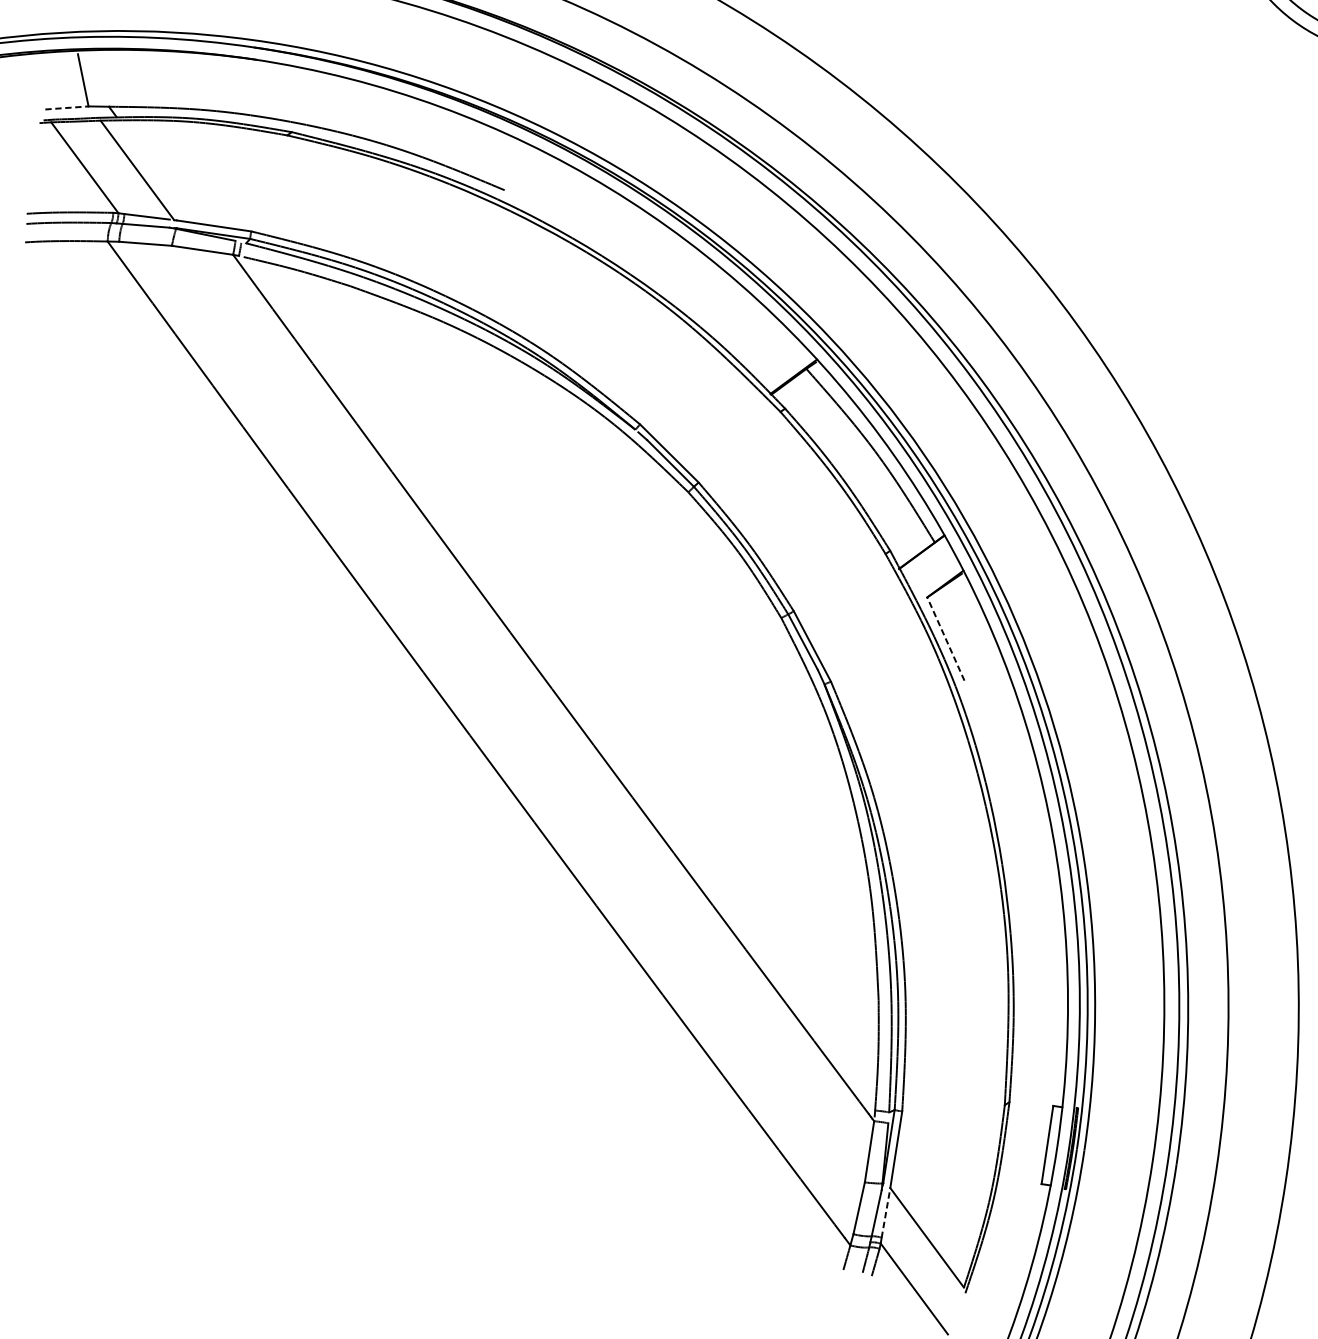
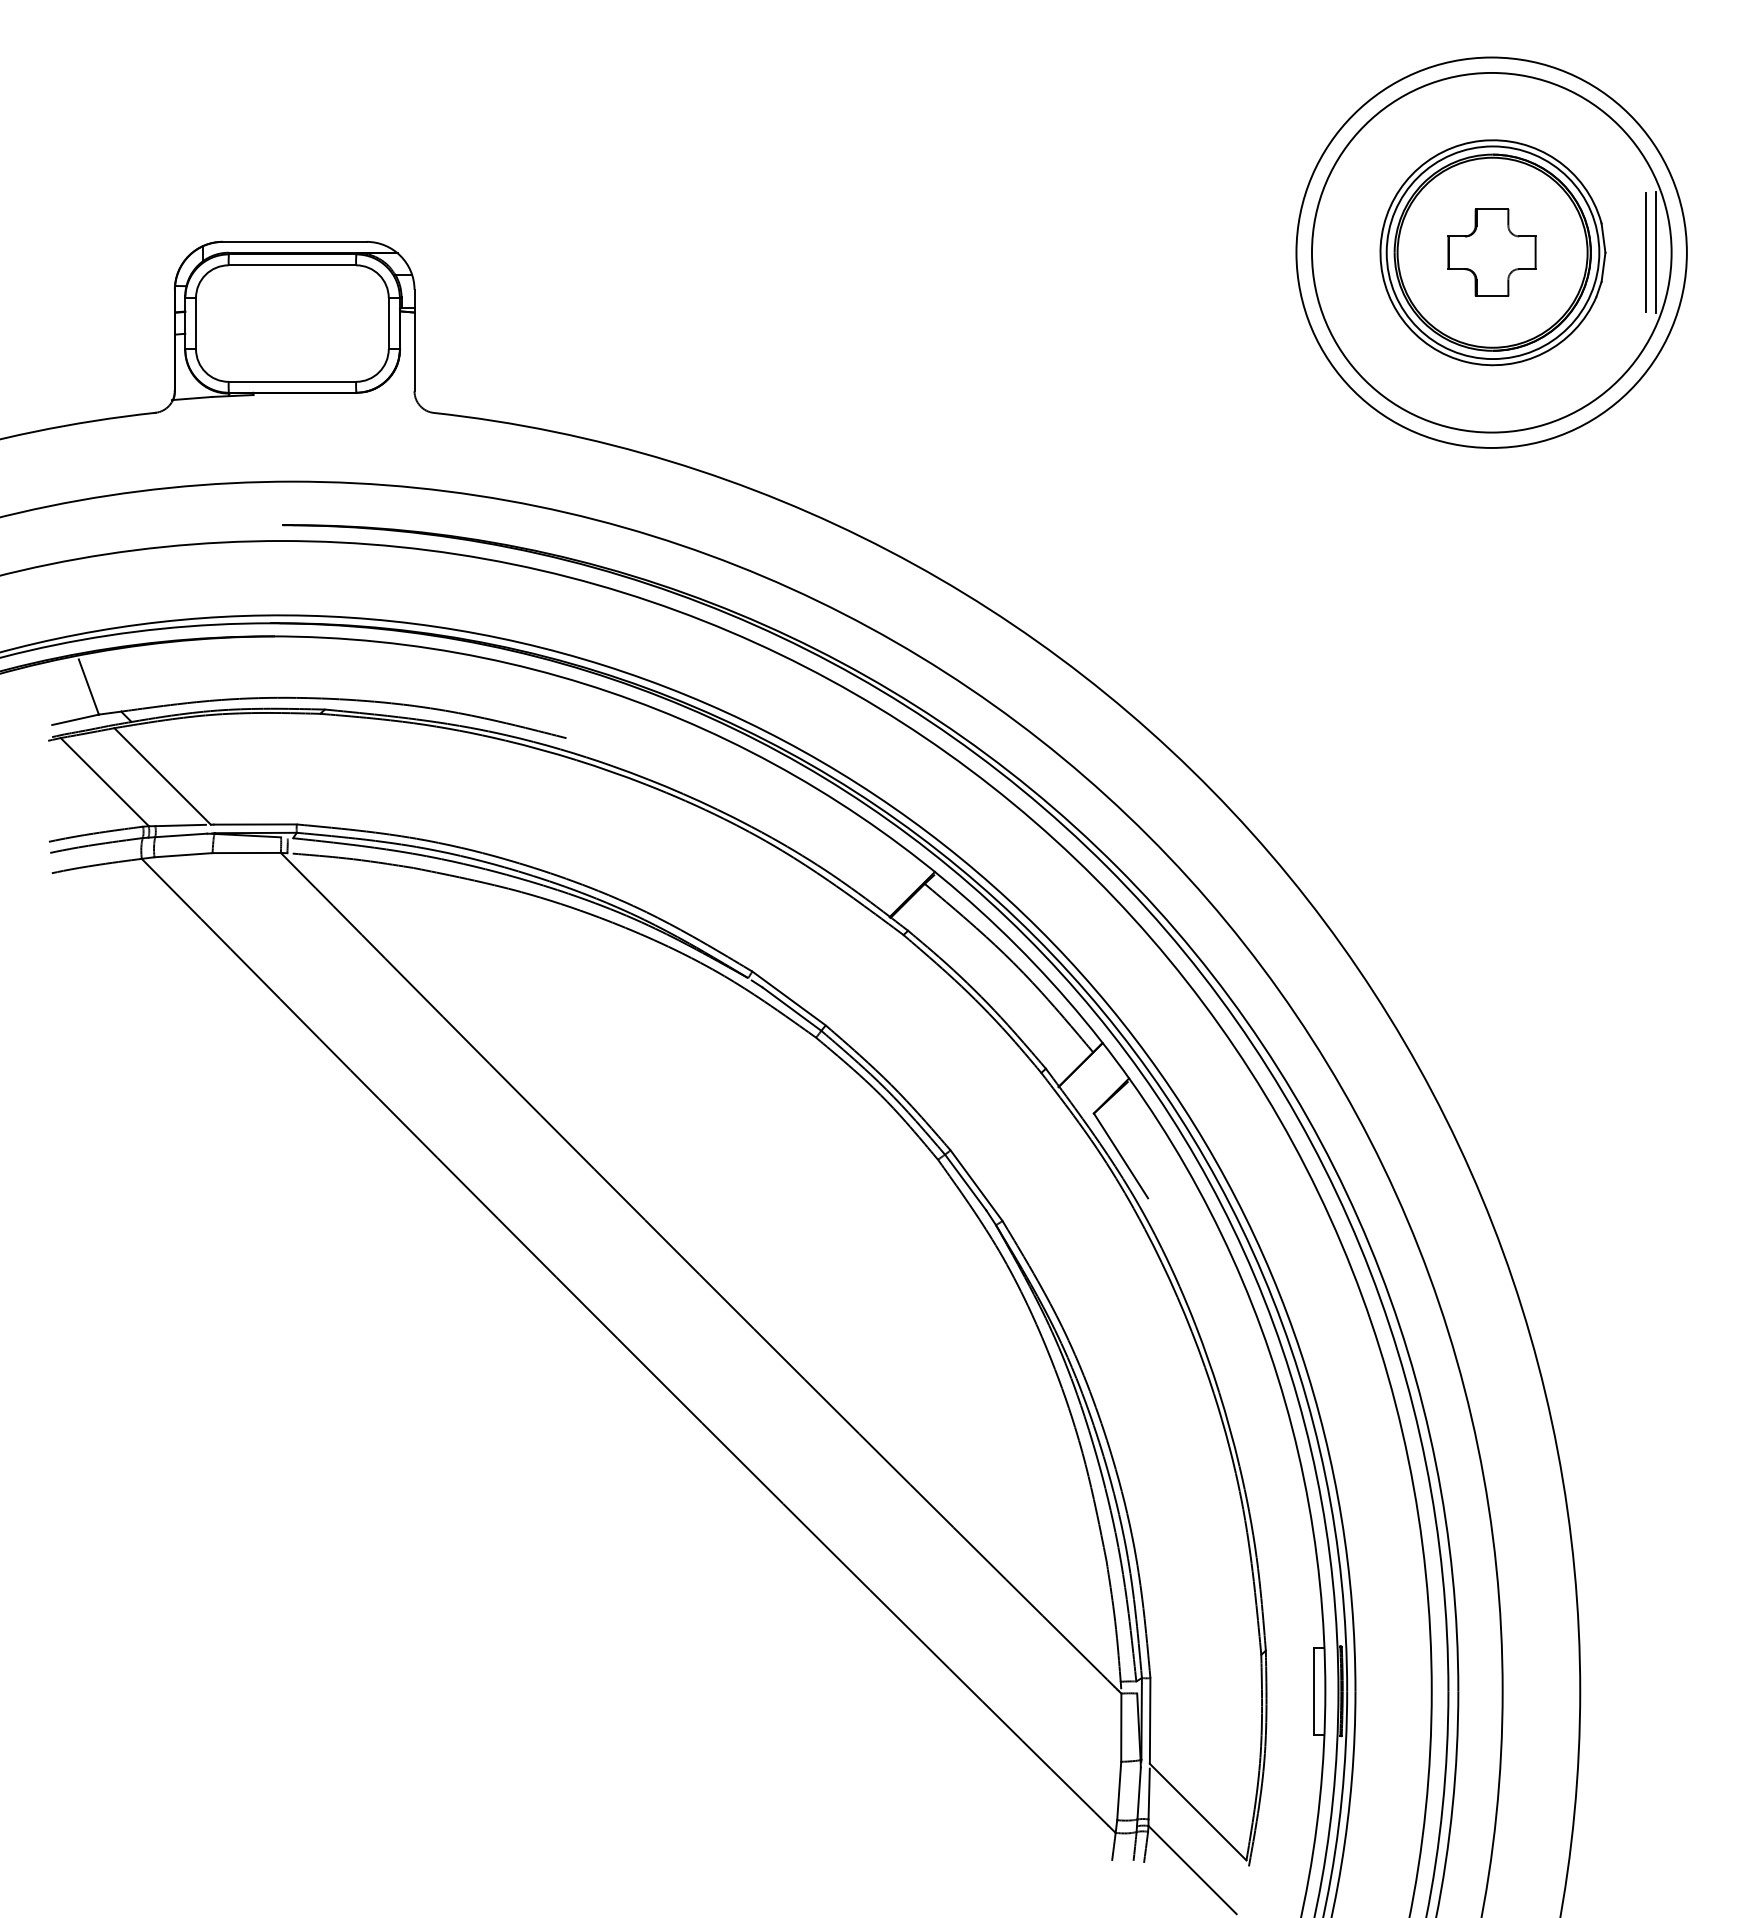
line: (66, 107) -> (75, 719), dashed -> solid
line: (945, 638) -> (1120, 1155), dashed -> solid
line: (885, 1215) -> (1149, 1794), dashed -> solid

